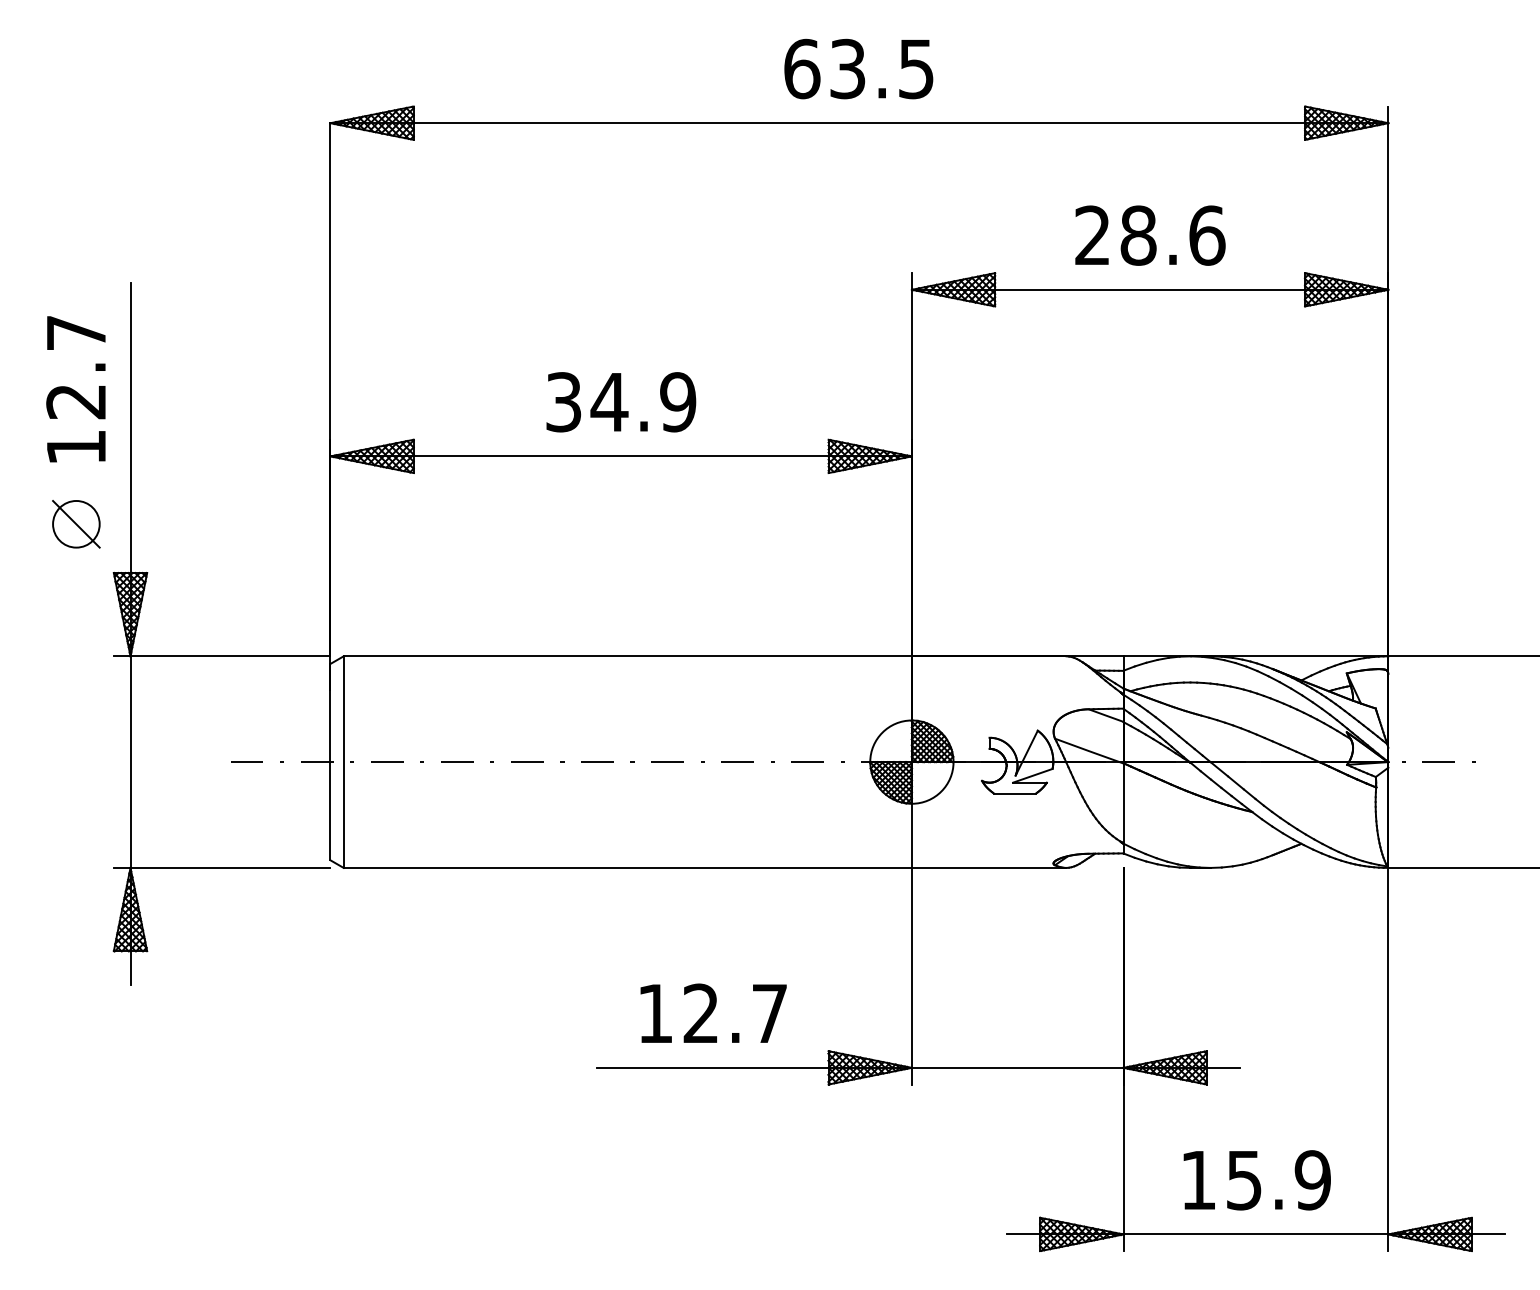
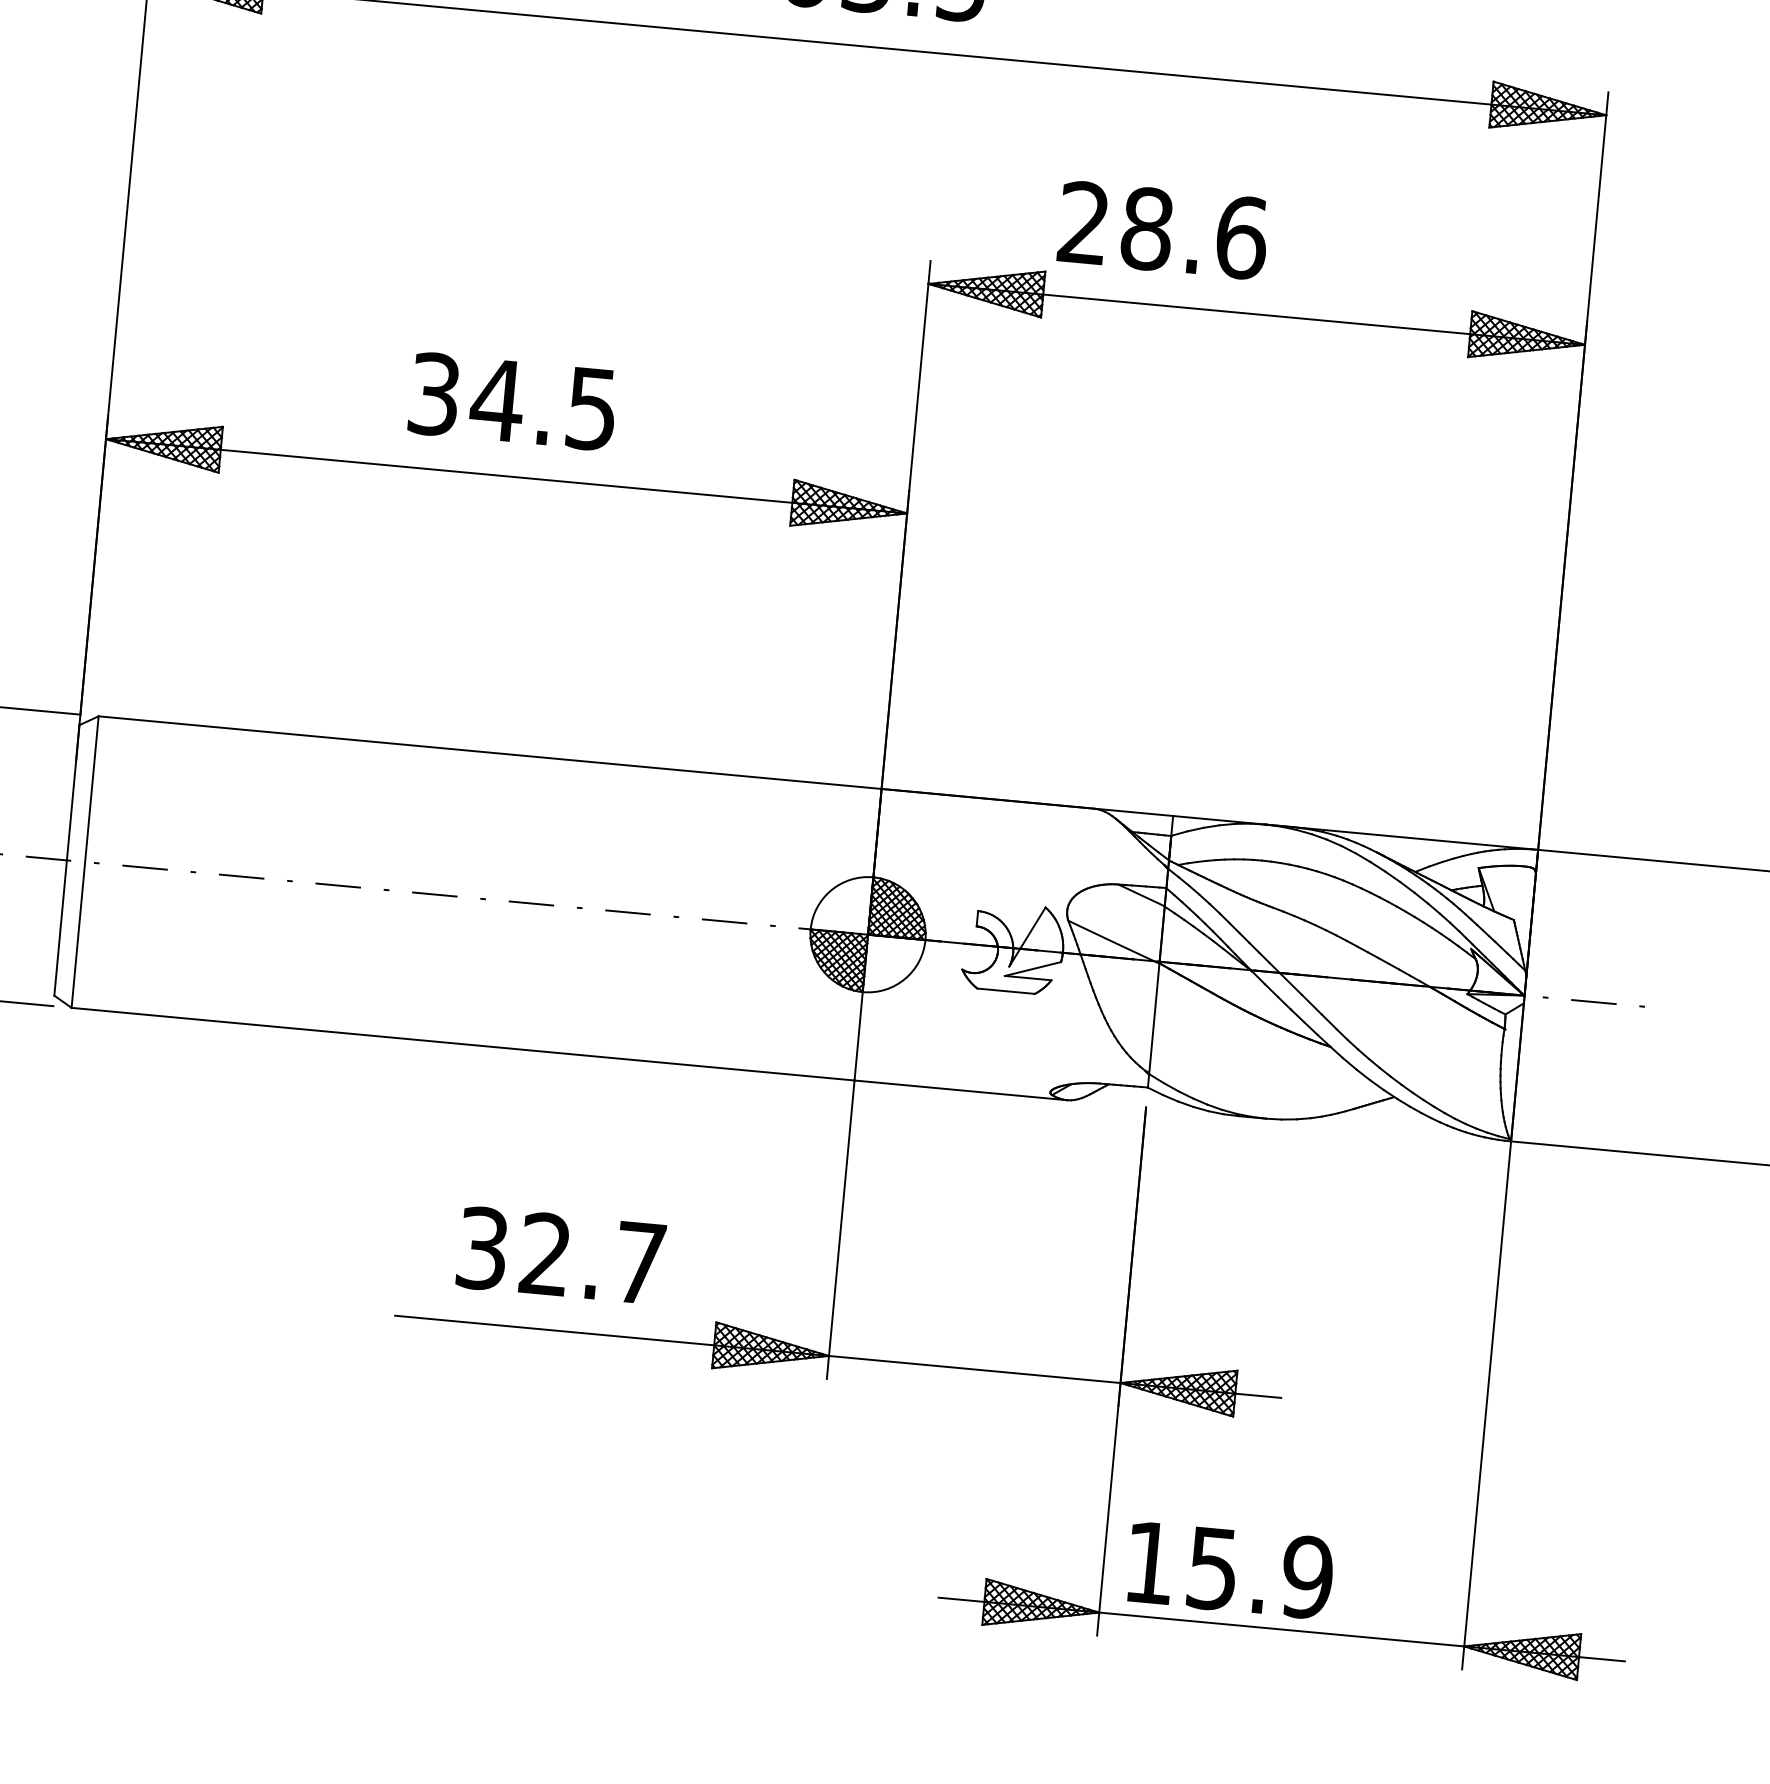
text: (1150, 235) -> (1163, 230), moved
text: (678, 402) -> (592, 409), 34.9 -> 34.5
text: (655, 1013) -> (482, 1248), 12.7 -> 32.7
text: (1256, 1180) -> (1229, 1570), moved

